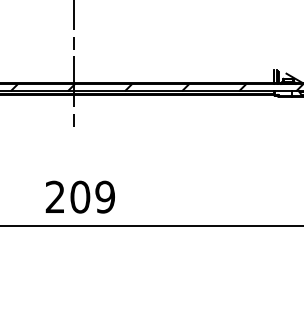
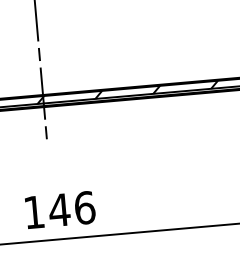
text: (80, 196) -> (59, 209), 209 -> 146

